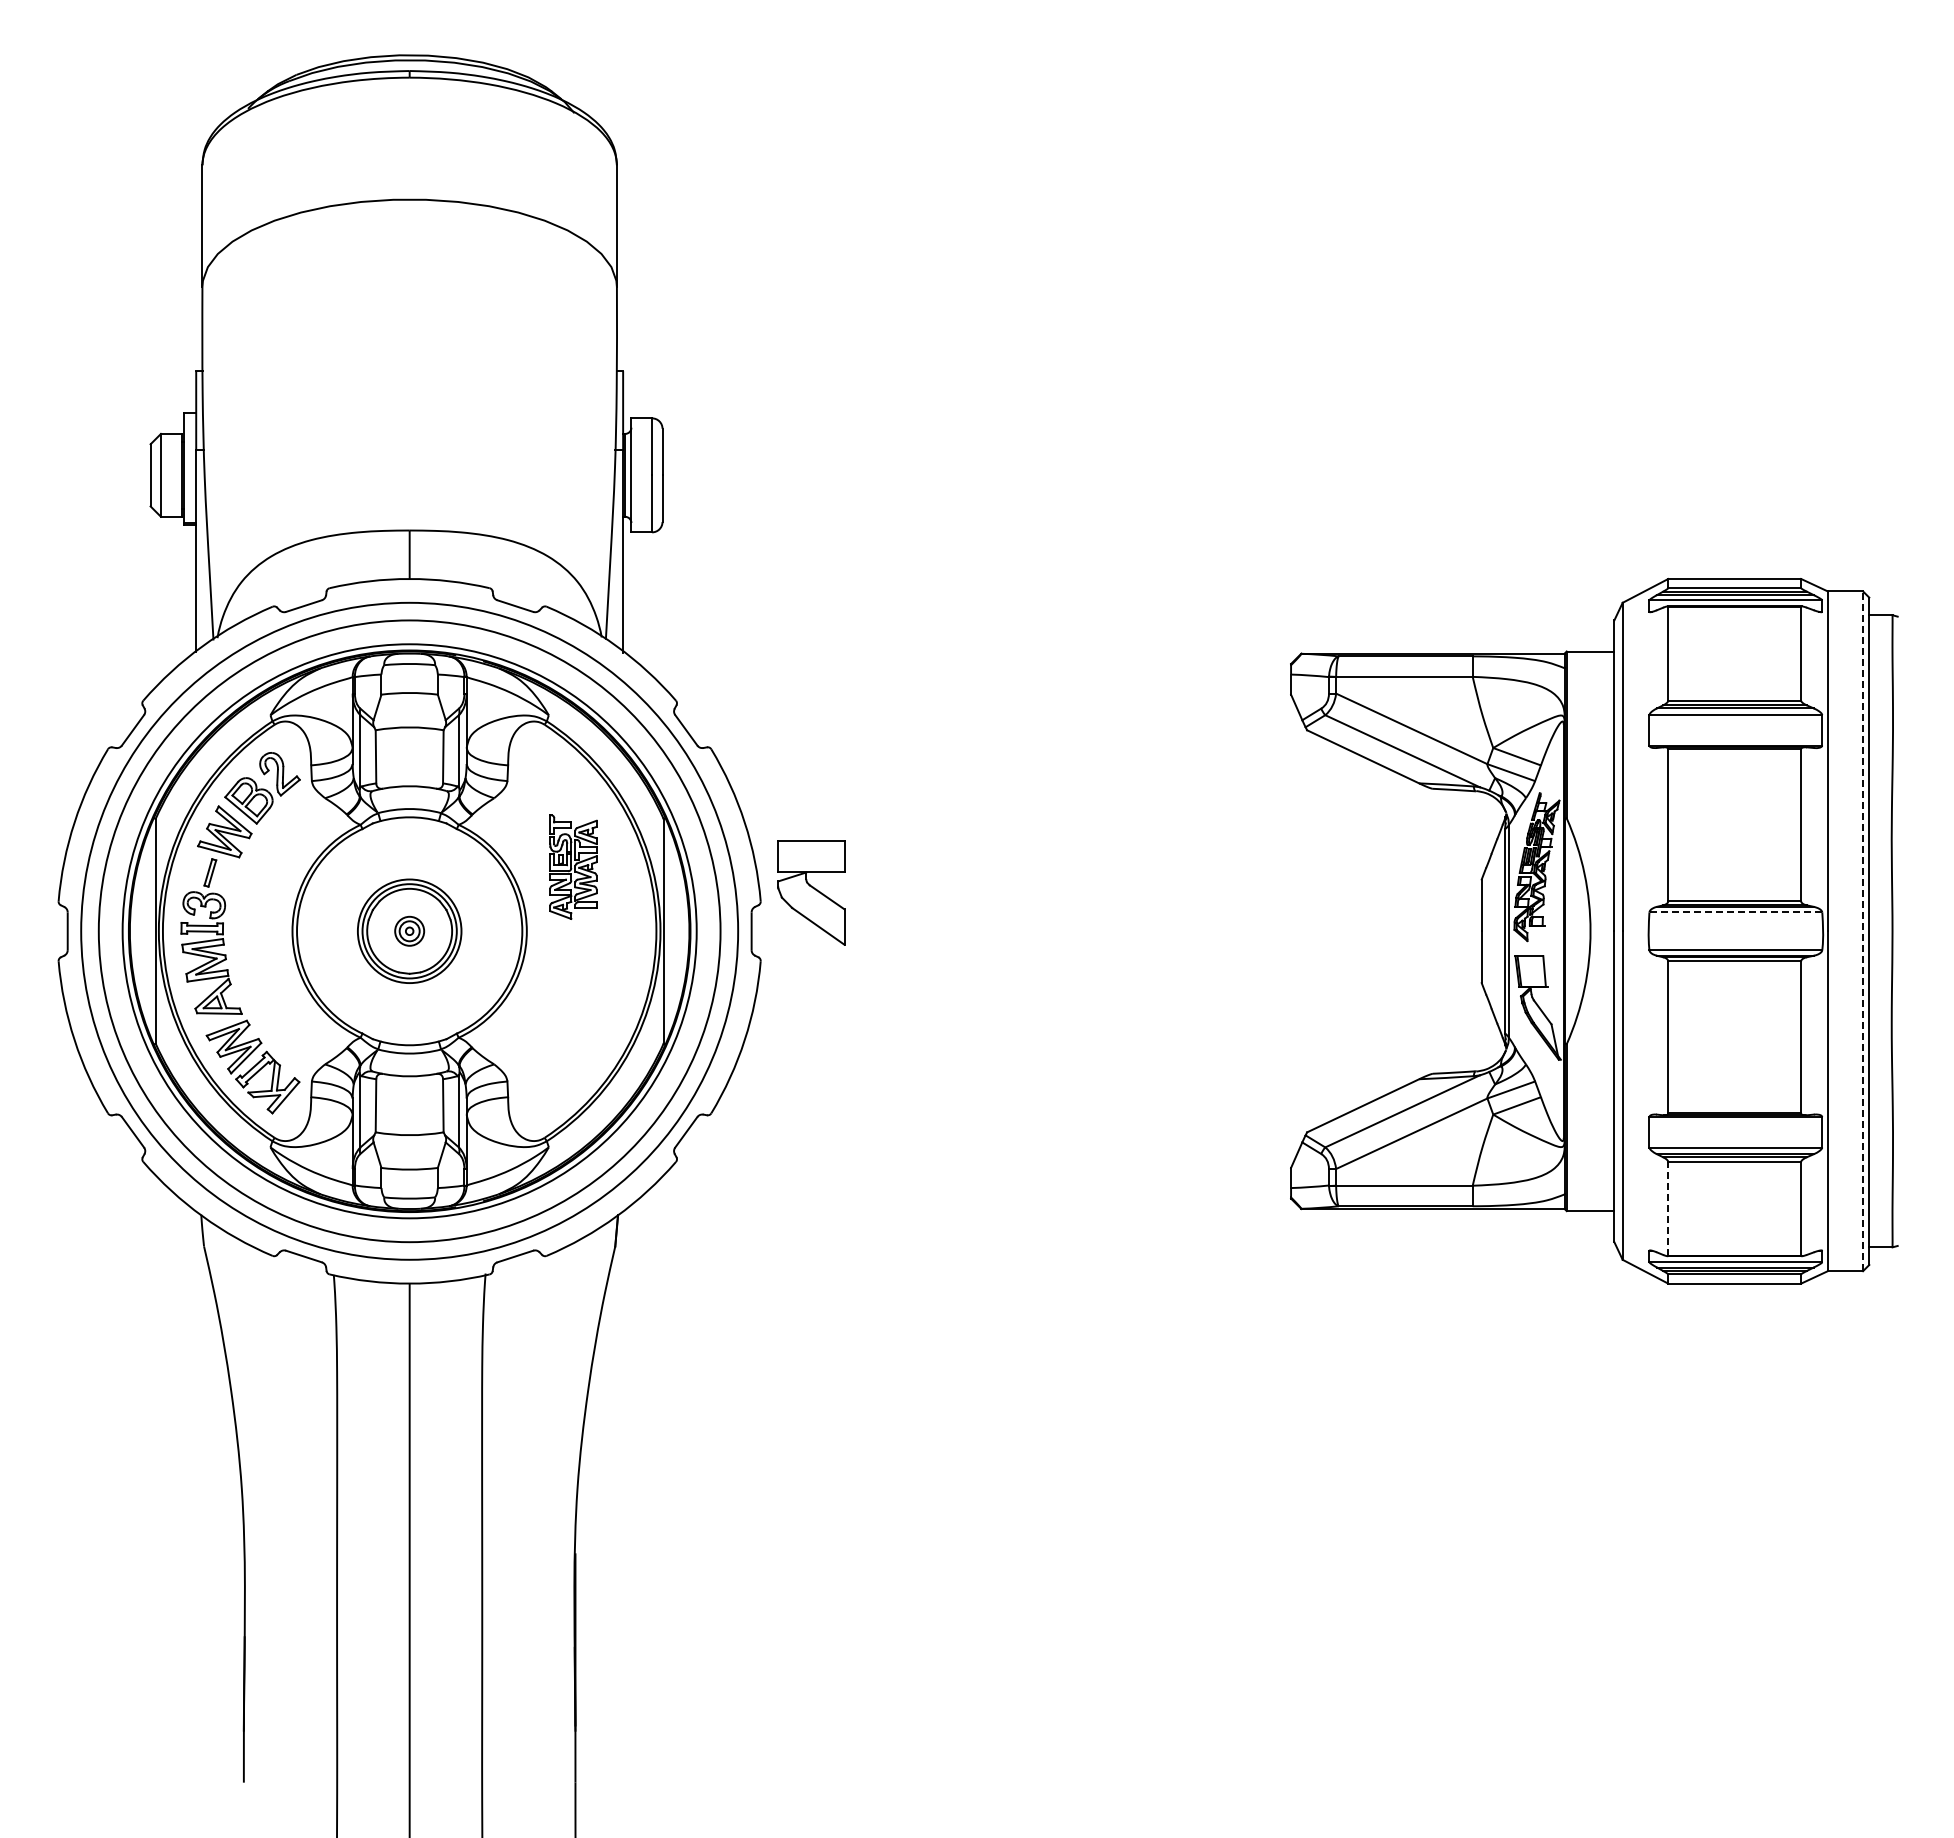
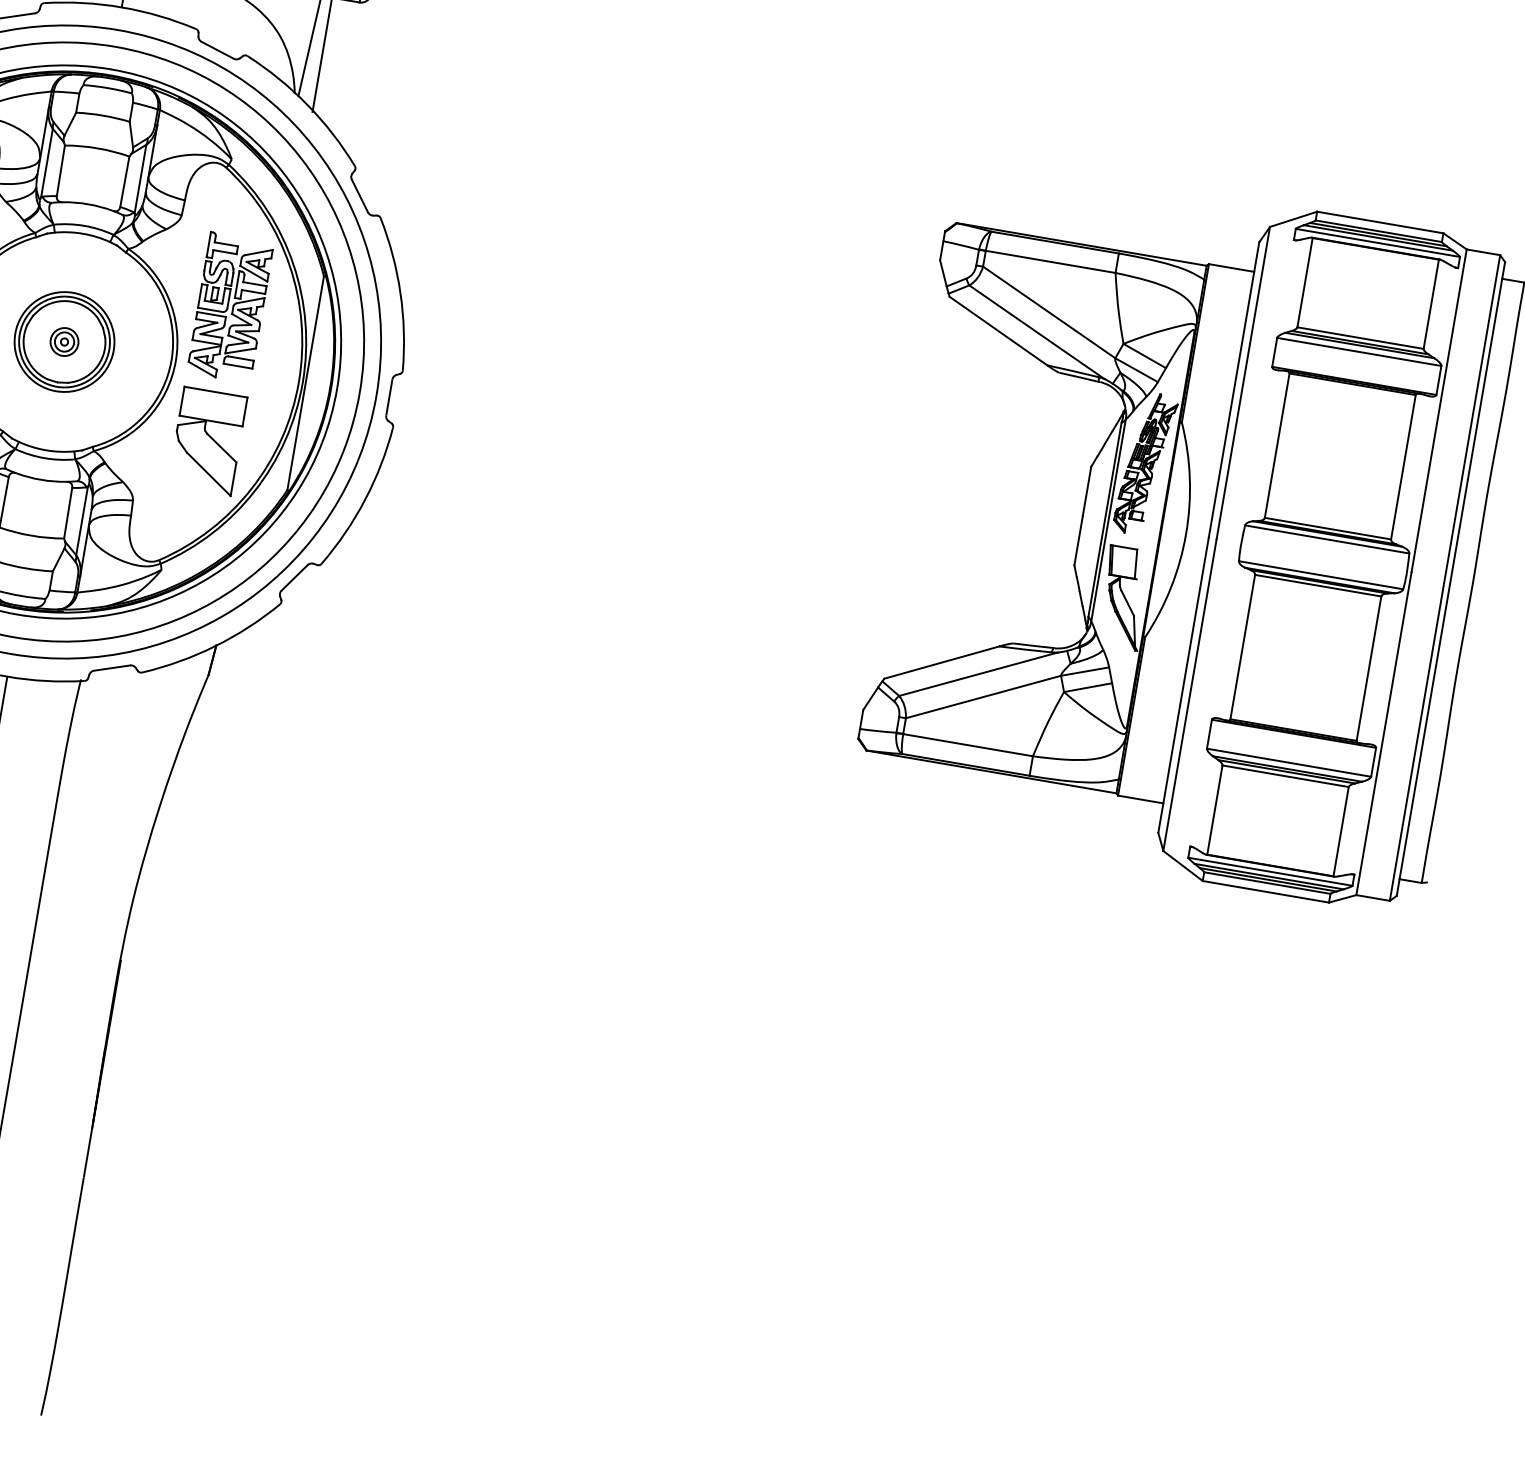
part: (573, 867) -> (230, 308), size x1.43
part: (811, 892) -> (207, 440), moved
line: (1735, 912) -> (1326, 539), dashed -> solid
line: (1863, 931) -> (1445, 578), dashed -> solid
line: (1668, 1208) -> (1215, 809), dashed -> solid

